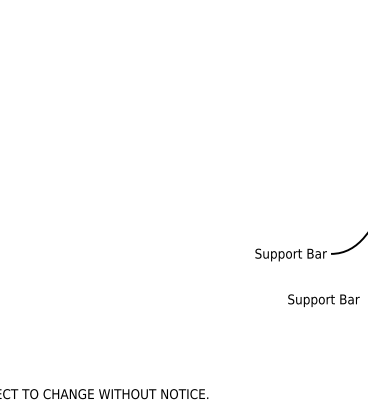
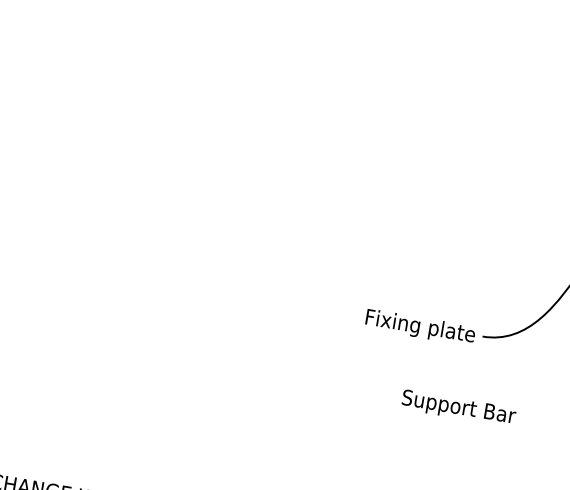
text: (290, 254) -> (418, 326), Support Bar -> Fixing plate

